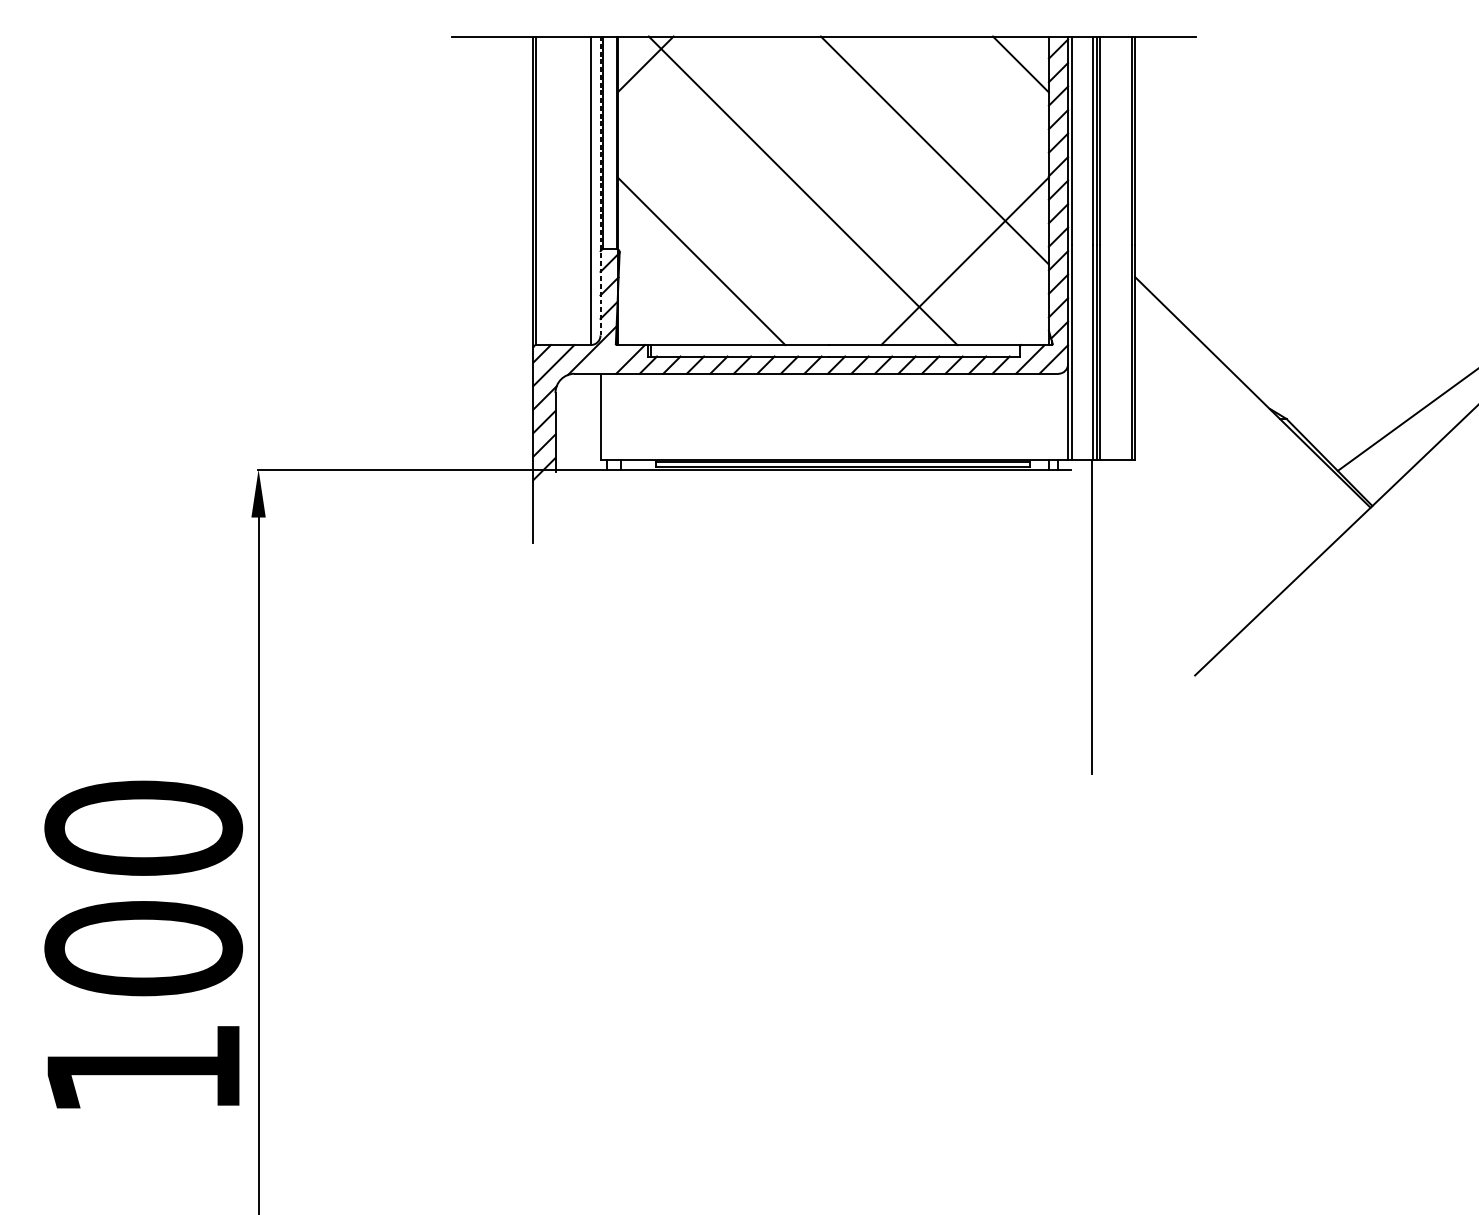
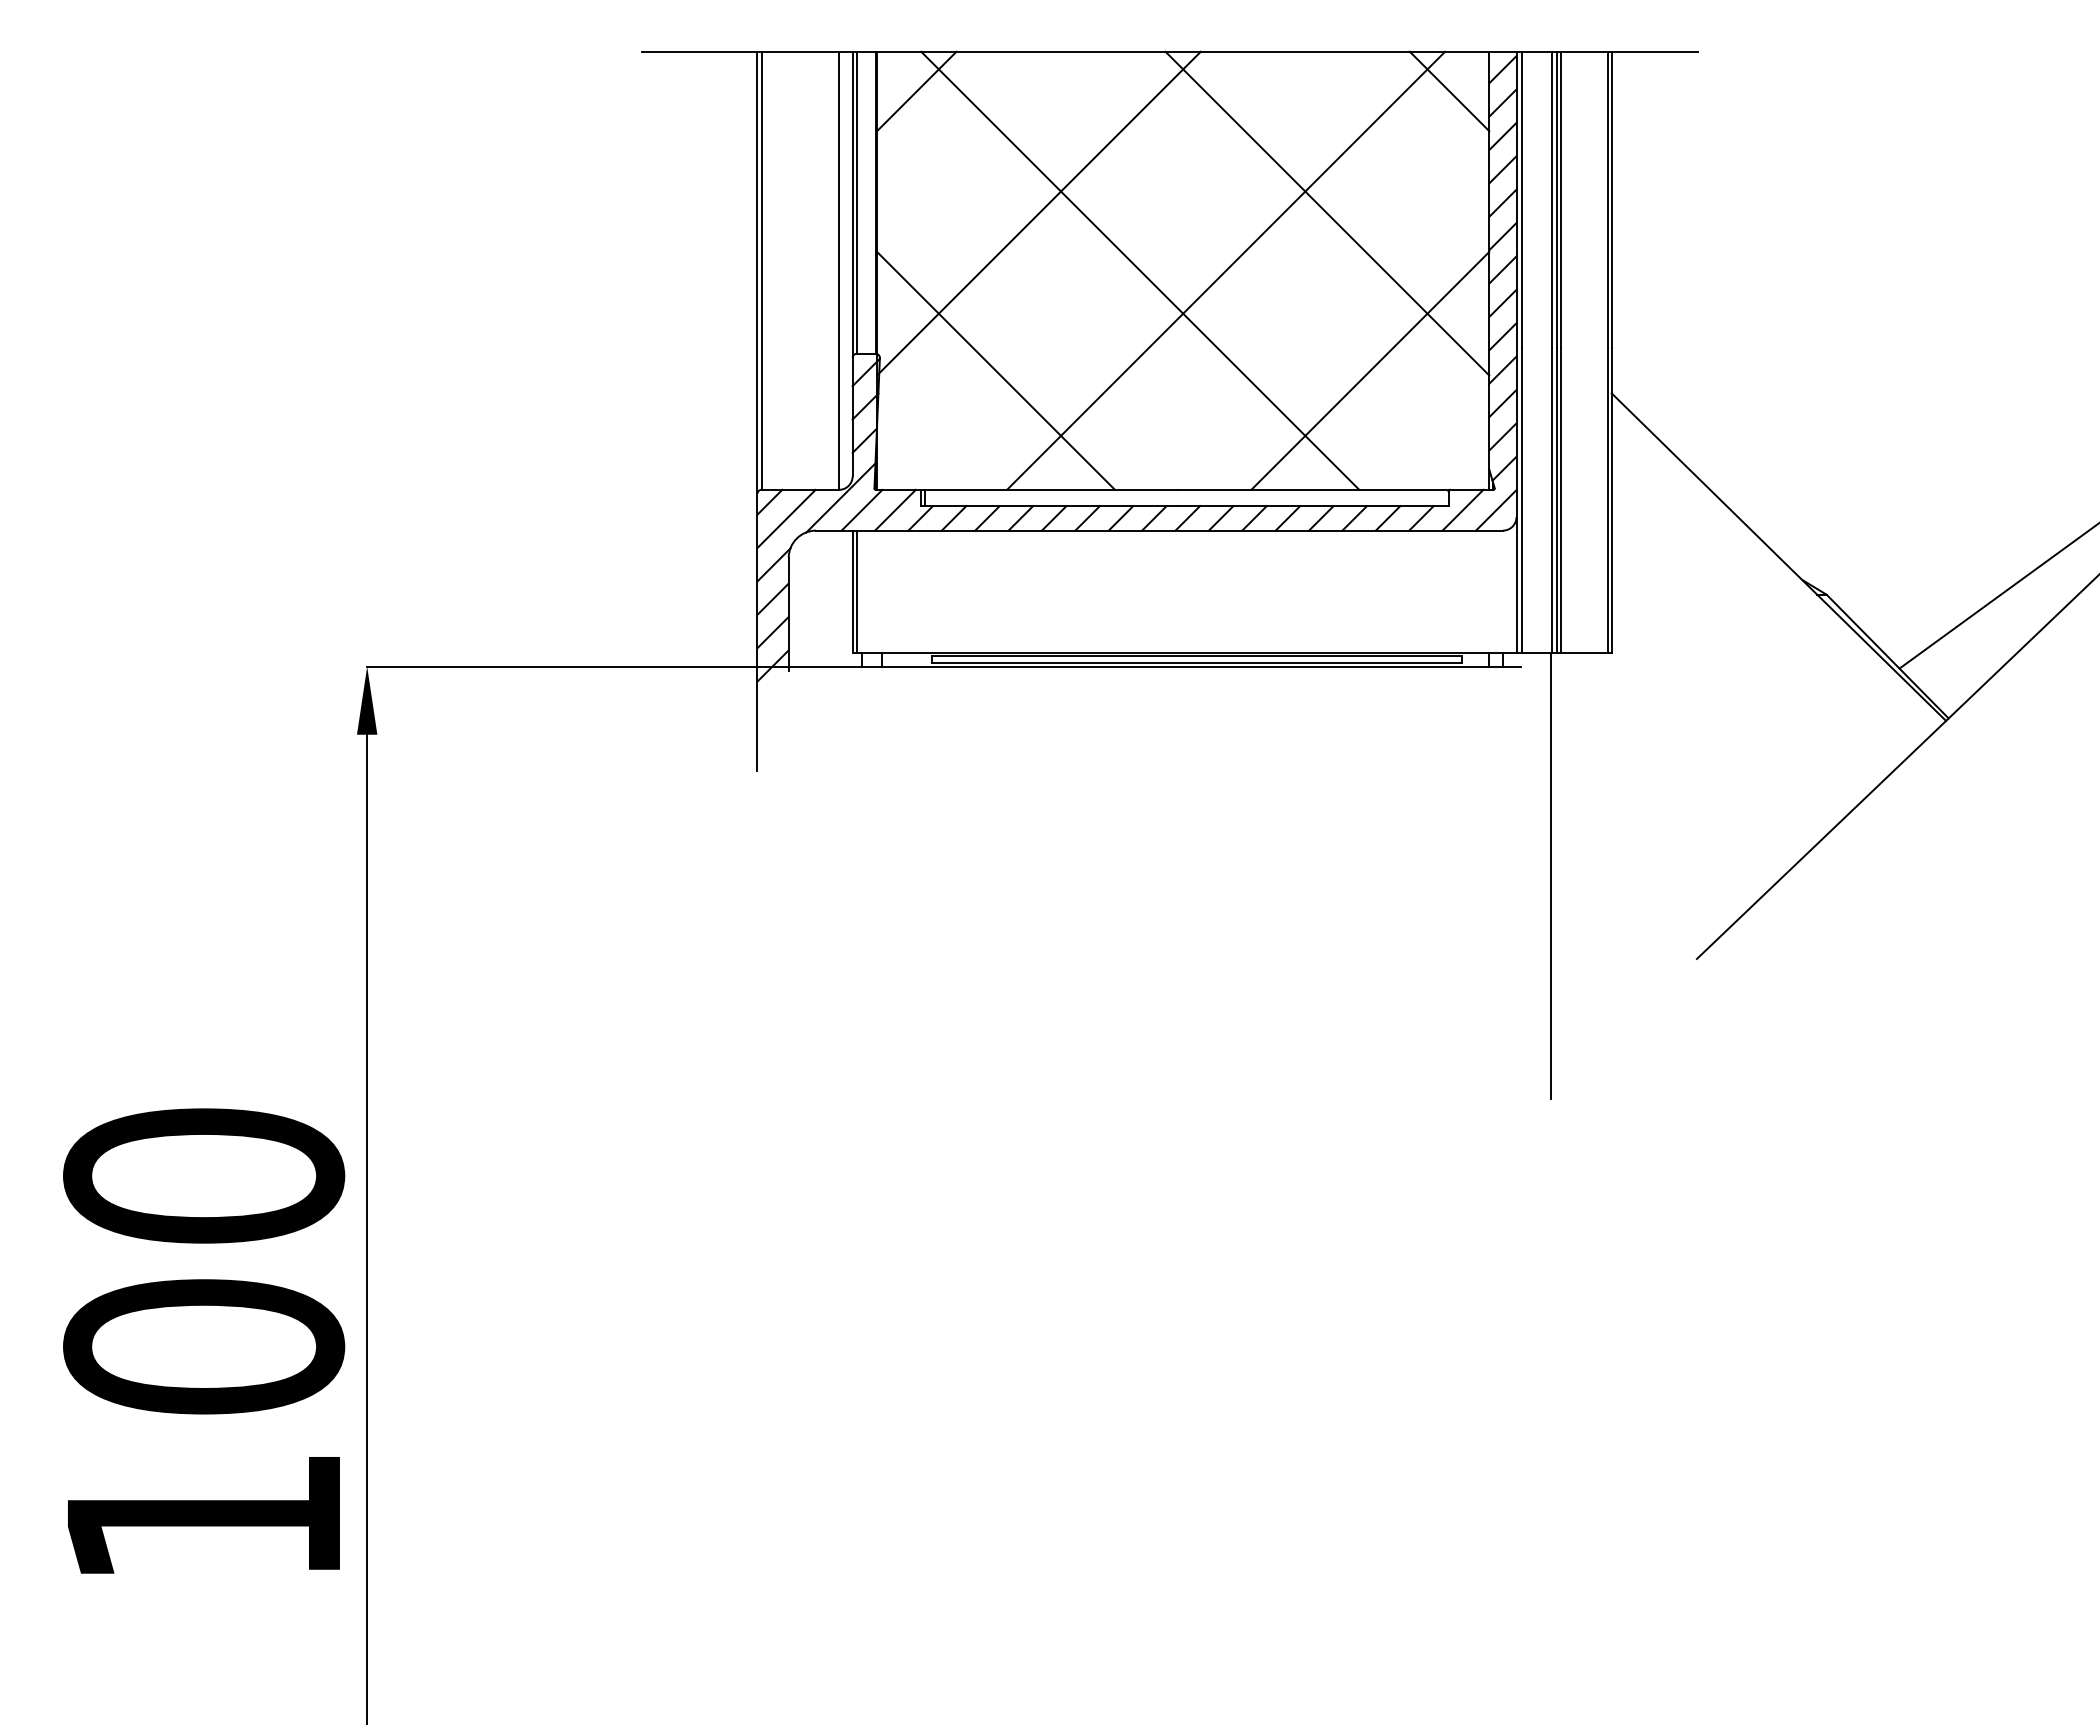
line: (731, 150) -> (1038, 213), added
line: (600, 185) -> (852, 263), dashed -> solid
line: (863, 190) -> (1226, 270), added
line: (606, 358) -> (861, 509), added
line: (603, 416) -> (856, 591), added

